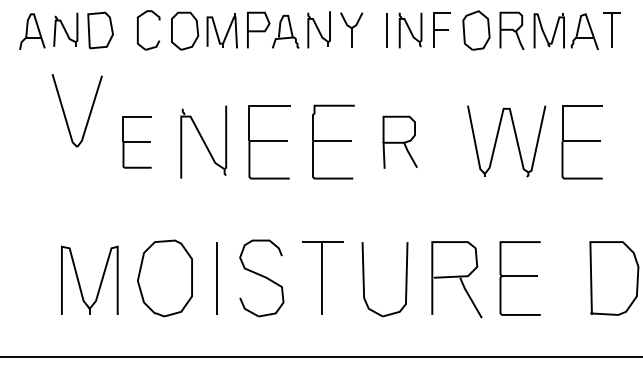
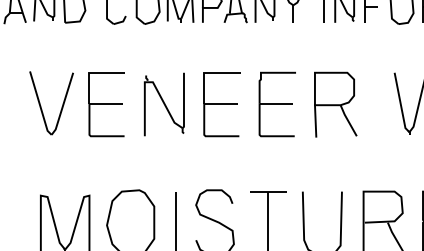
part: (65, 113) -> (41, 105), moved
part: (136, 142) -> (105, 104), size x1.43
part: (399, 142) -> (335, 104), size x1.43

